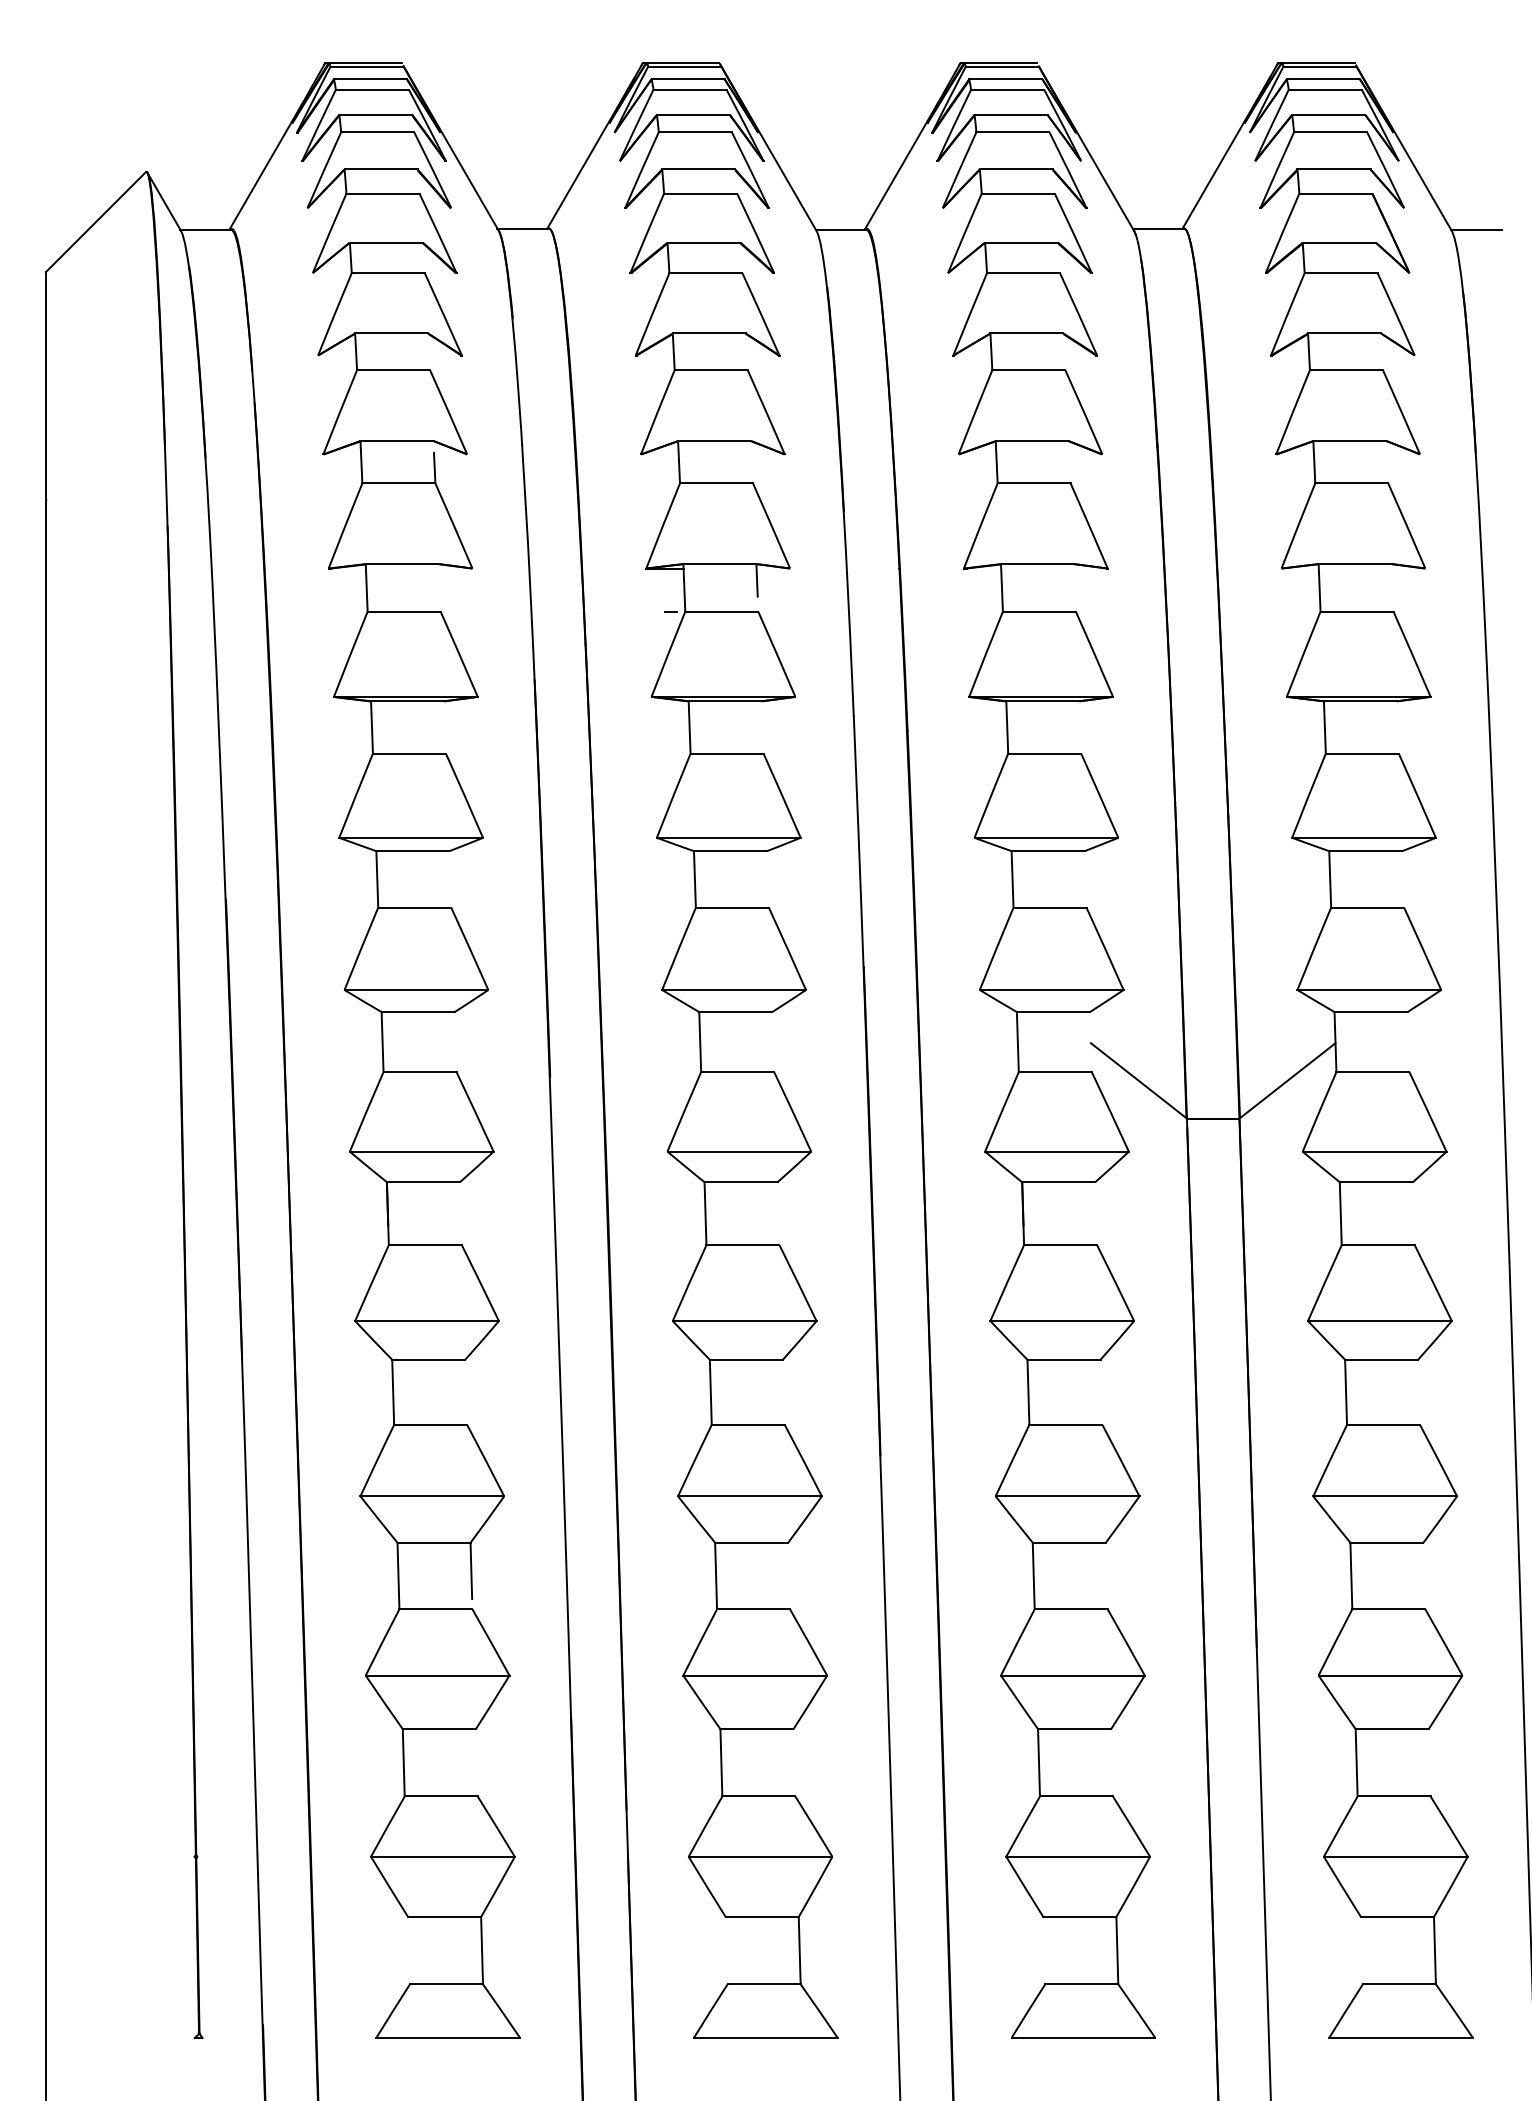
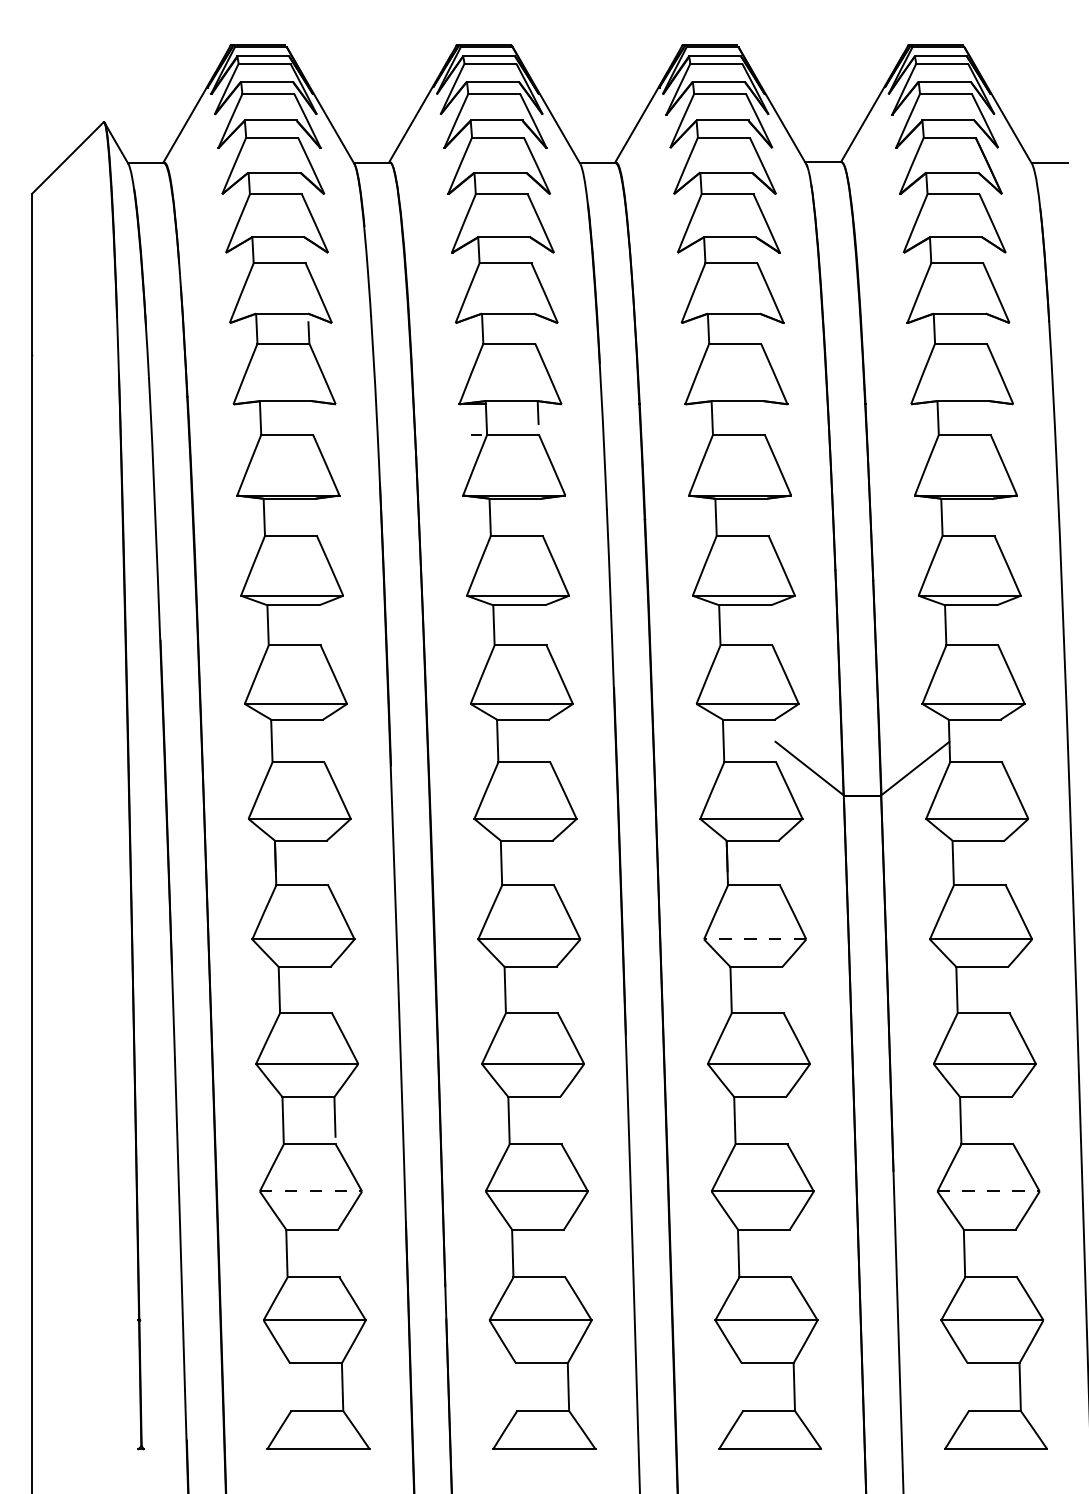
line: (1062, 1321) -> (755, 939), solid -> dashed
line: (437, 1675) -> (310, 1191), solid -> dashed
line: (1390, 1675) -> (988, 1191), solid -> dashed

